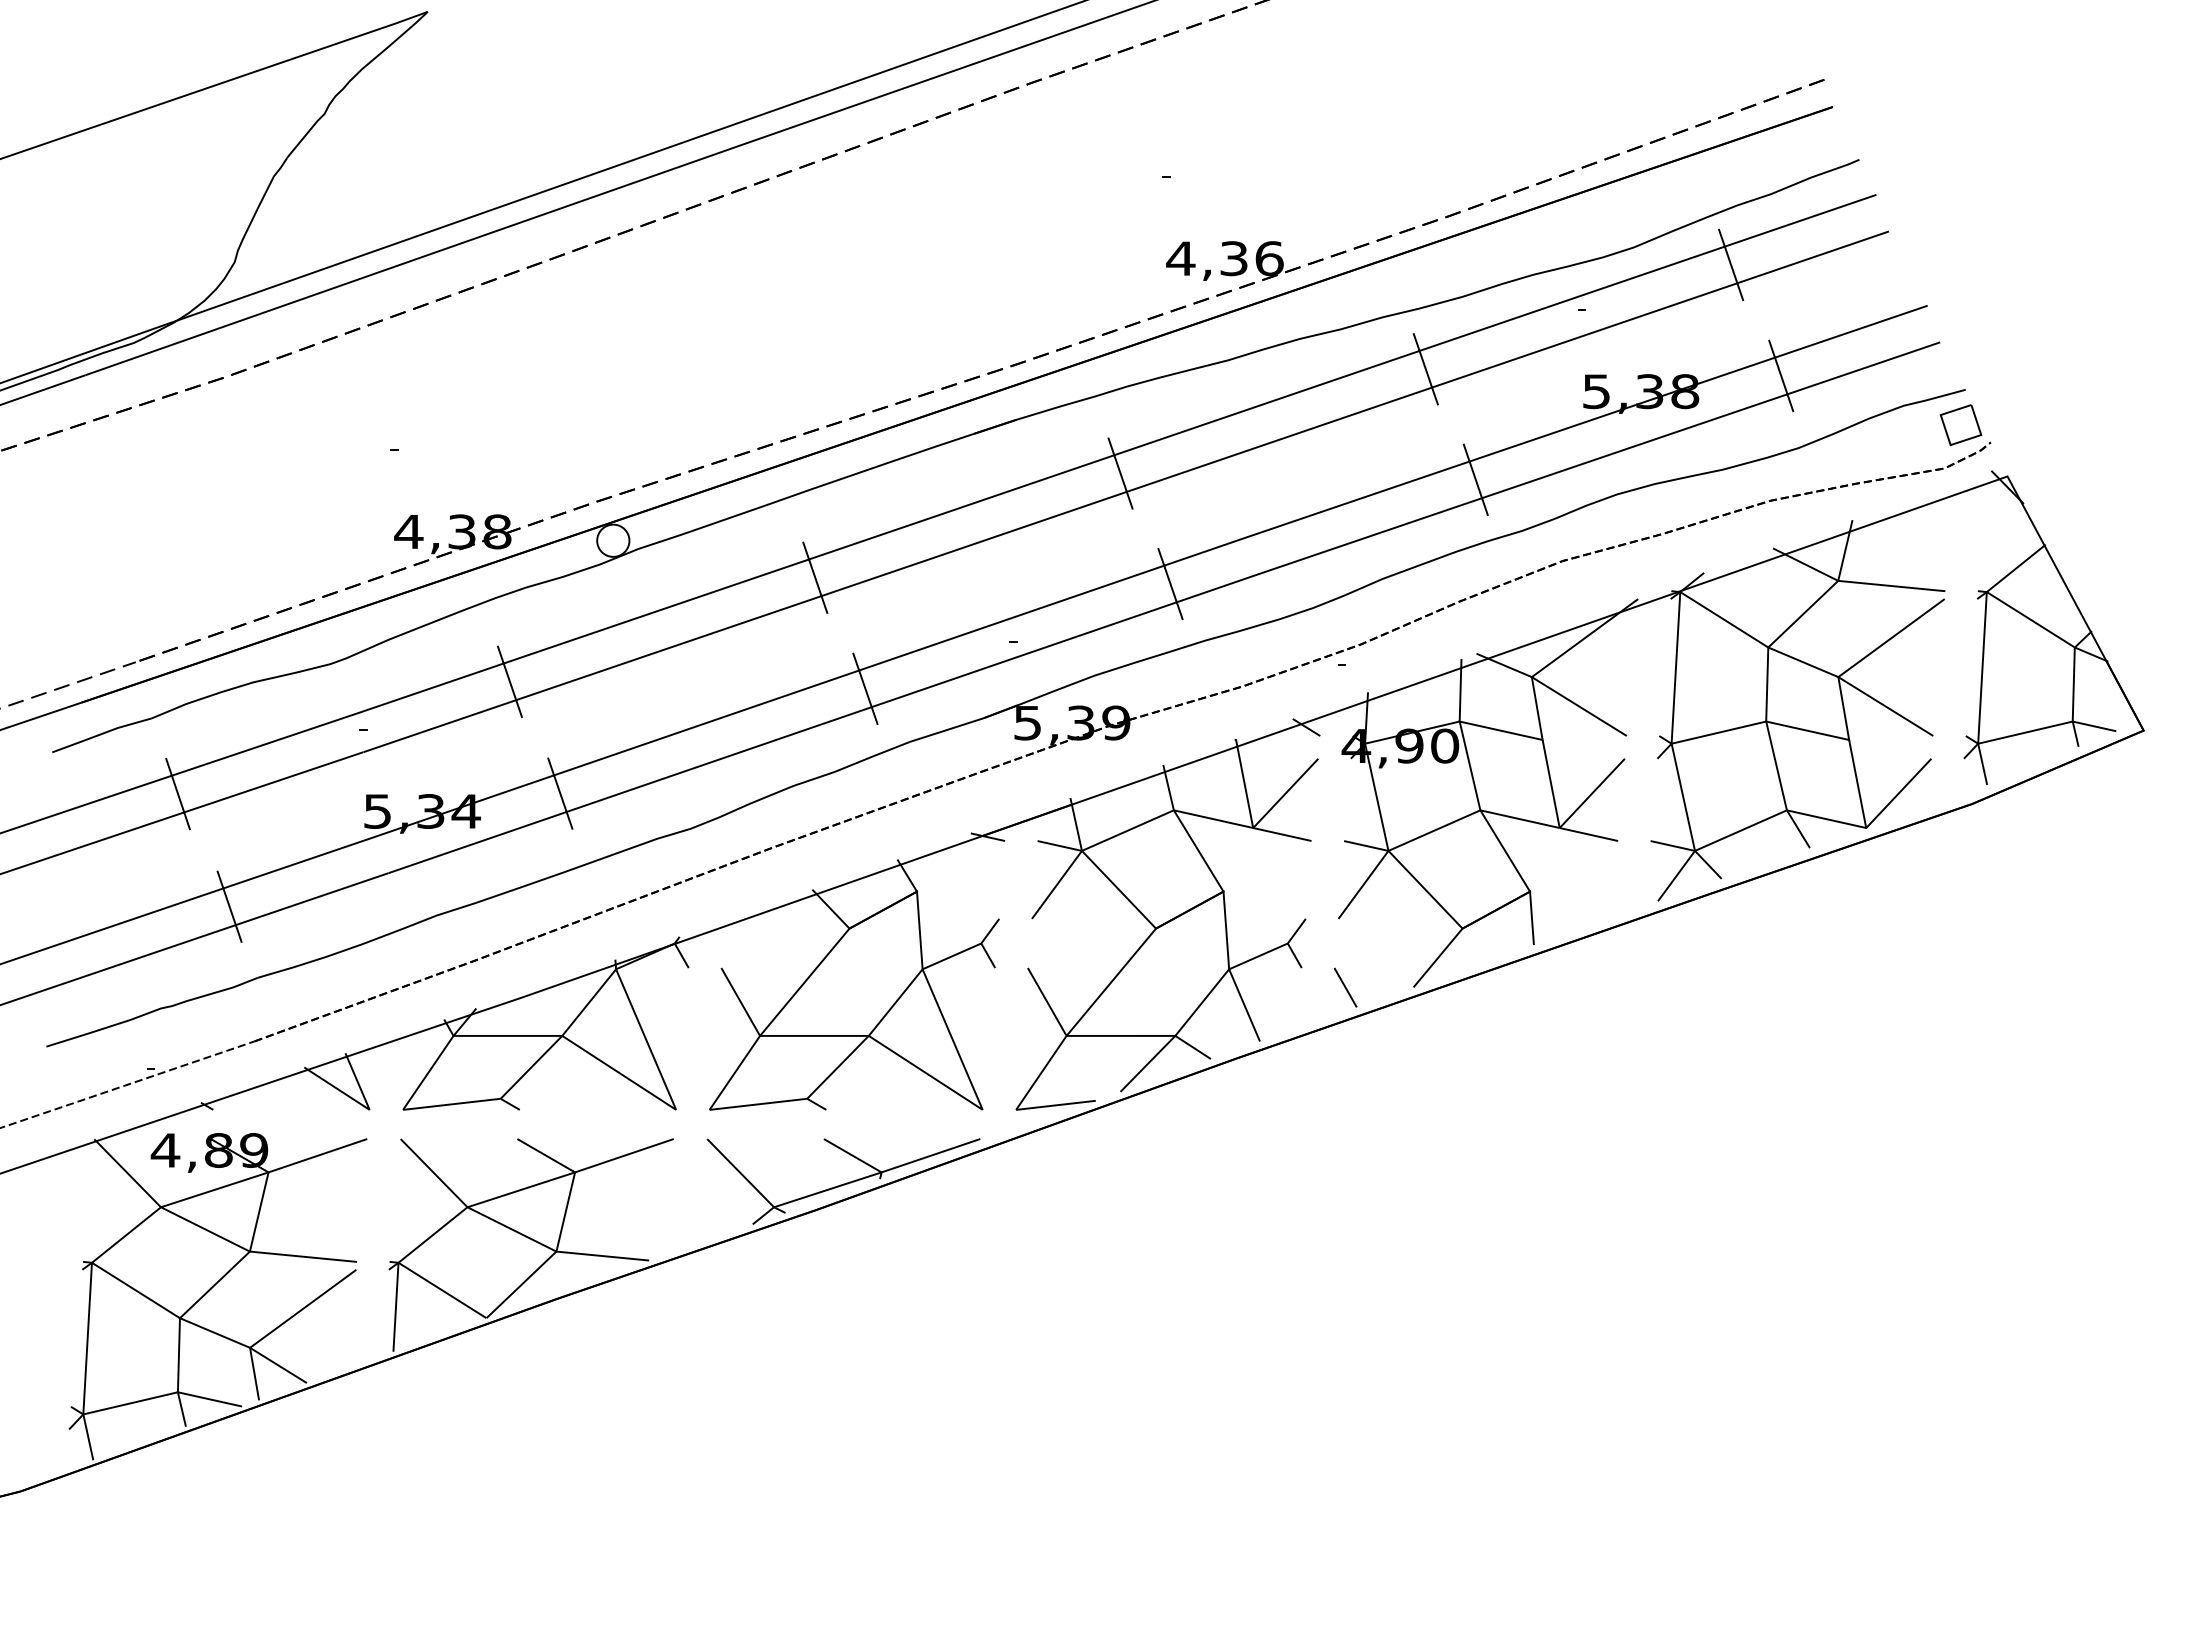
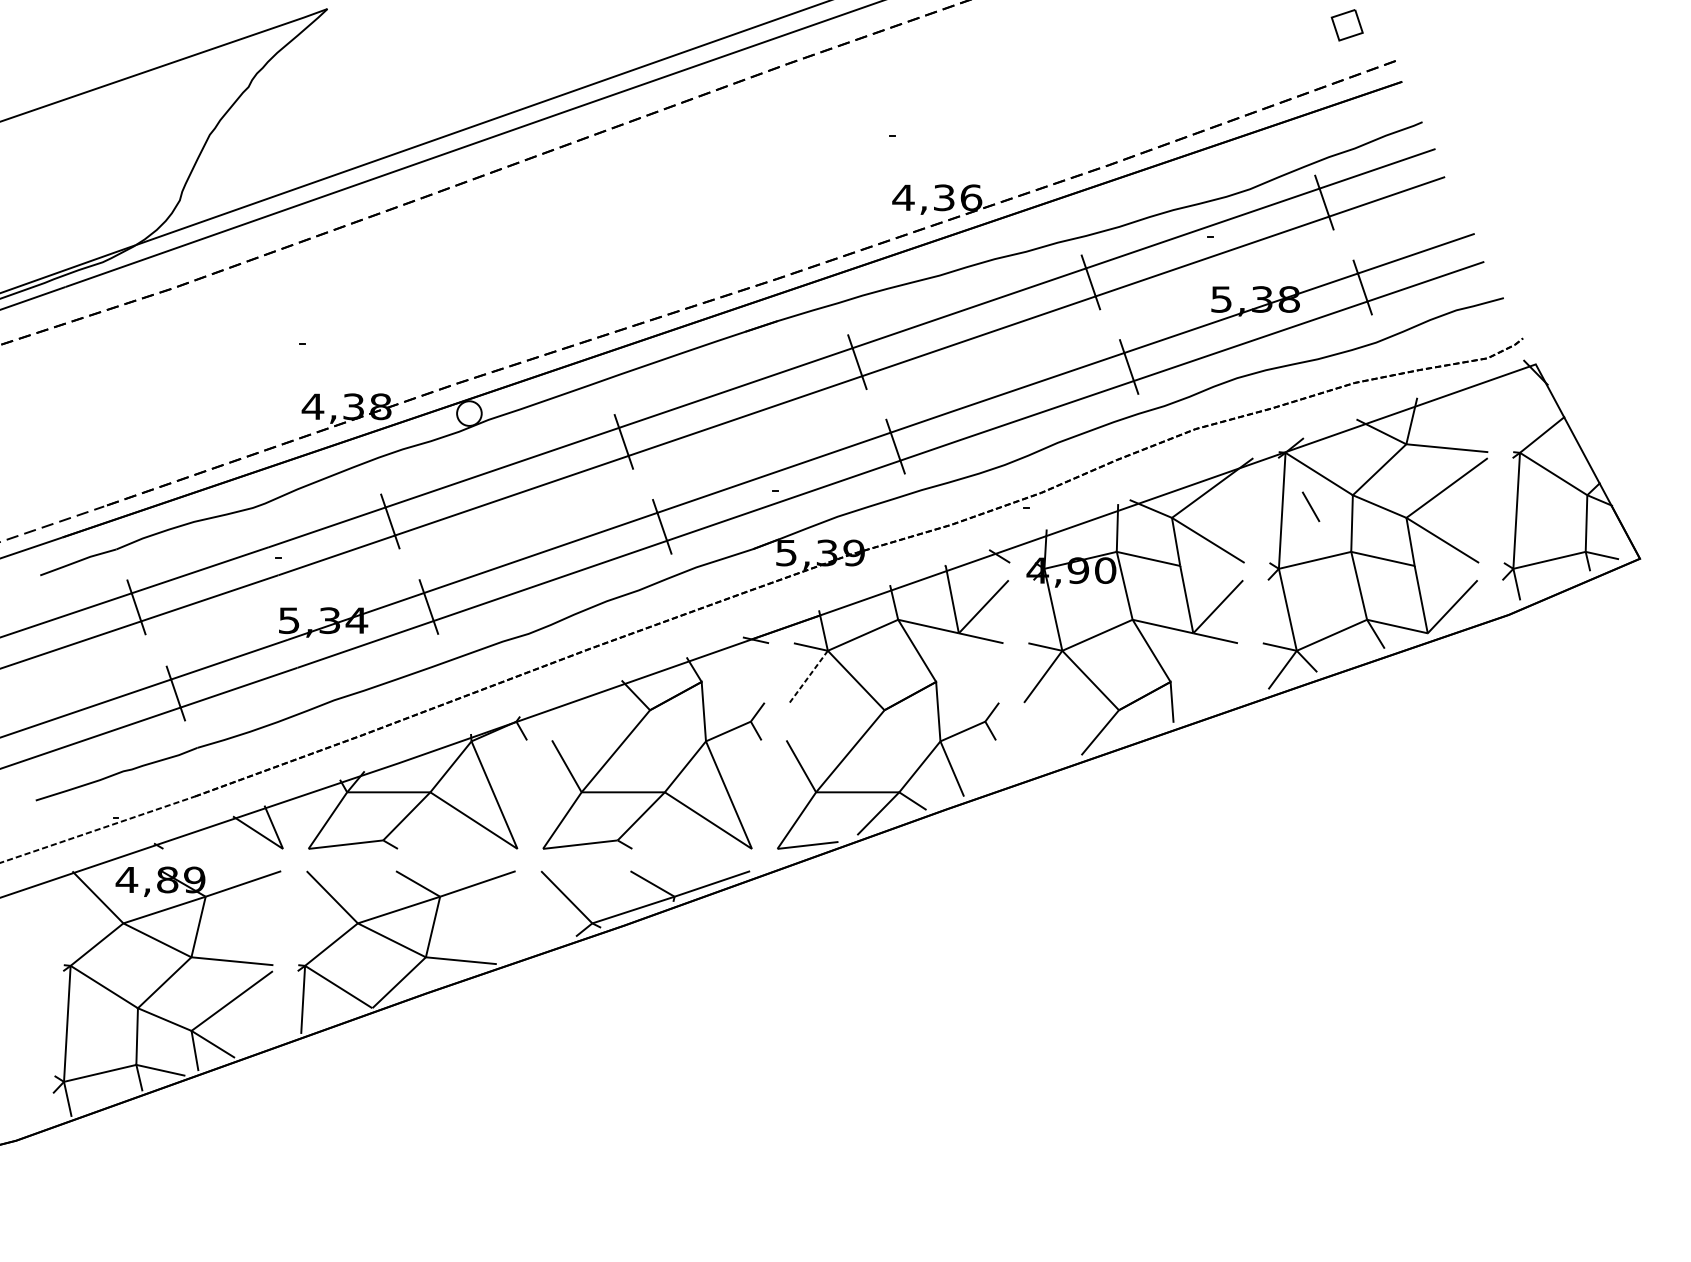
part: (1960, 425) -> (1346, 25), moved
line: (1056, 885) -> (808, 677), solid -> dashed
line: (1345, 987) -> (1310, 506), moved

